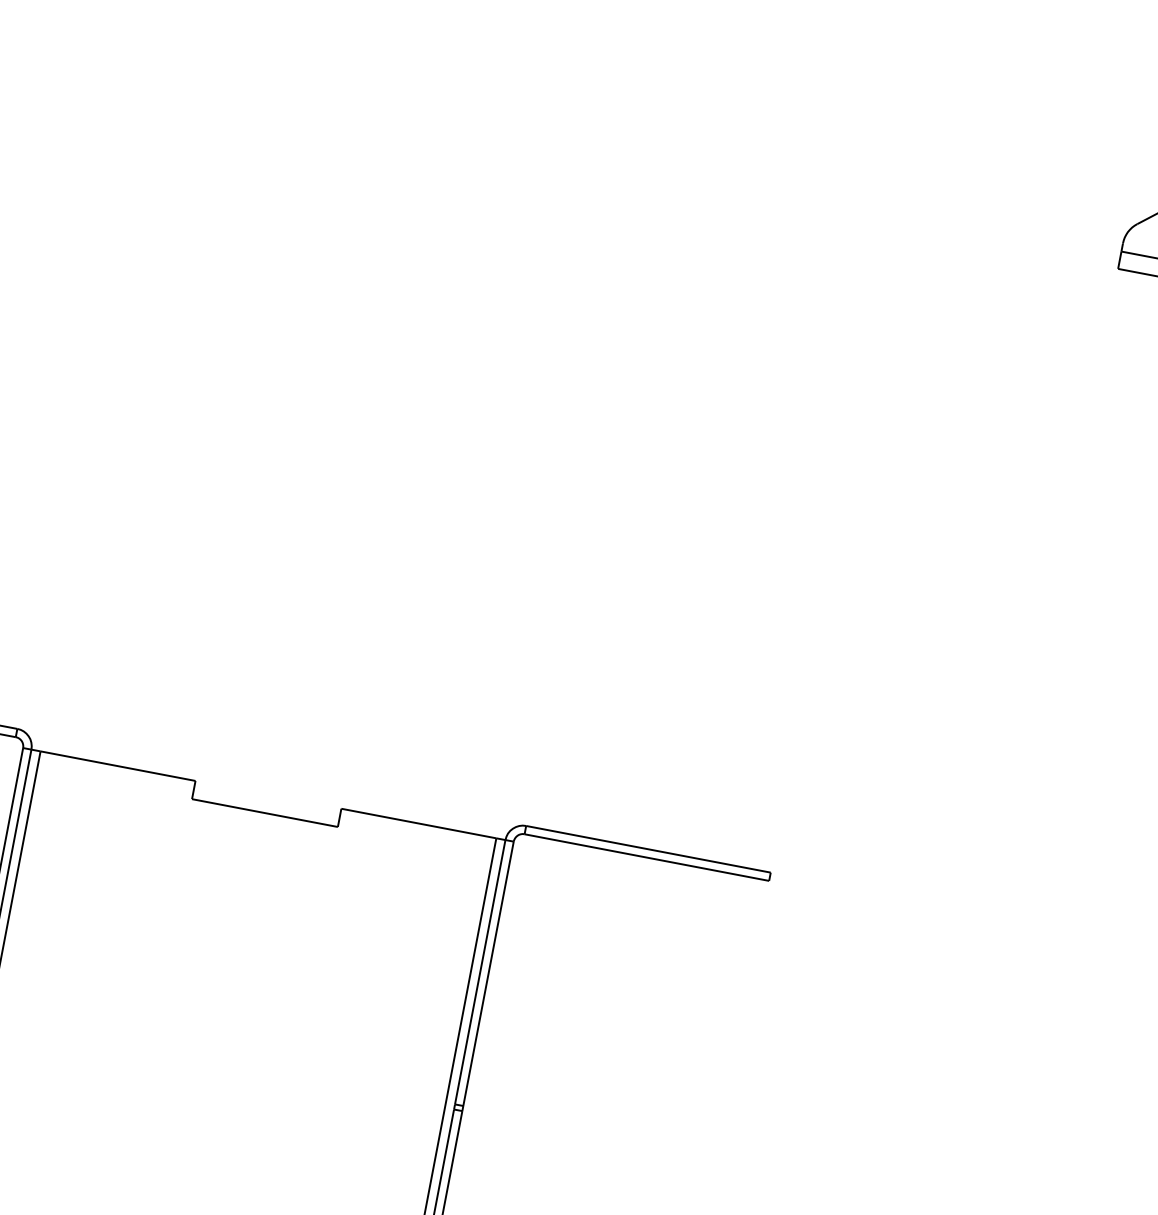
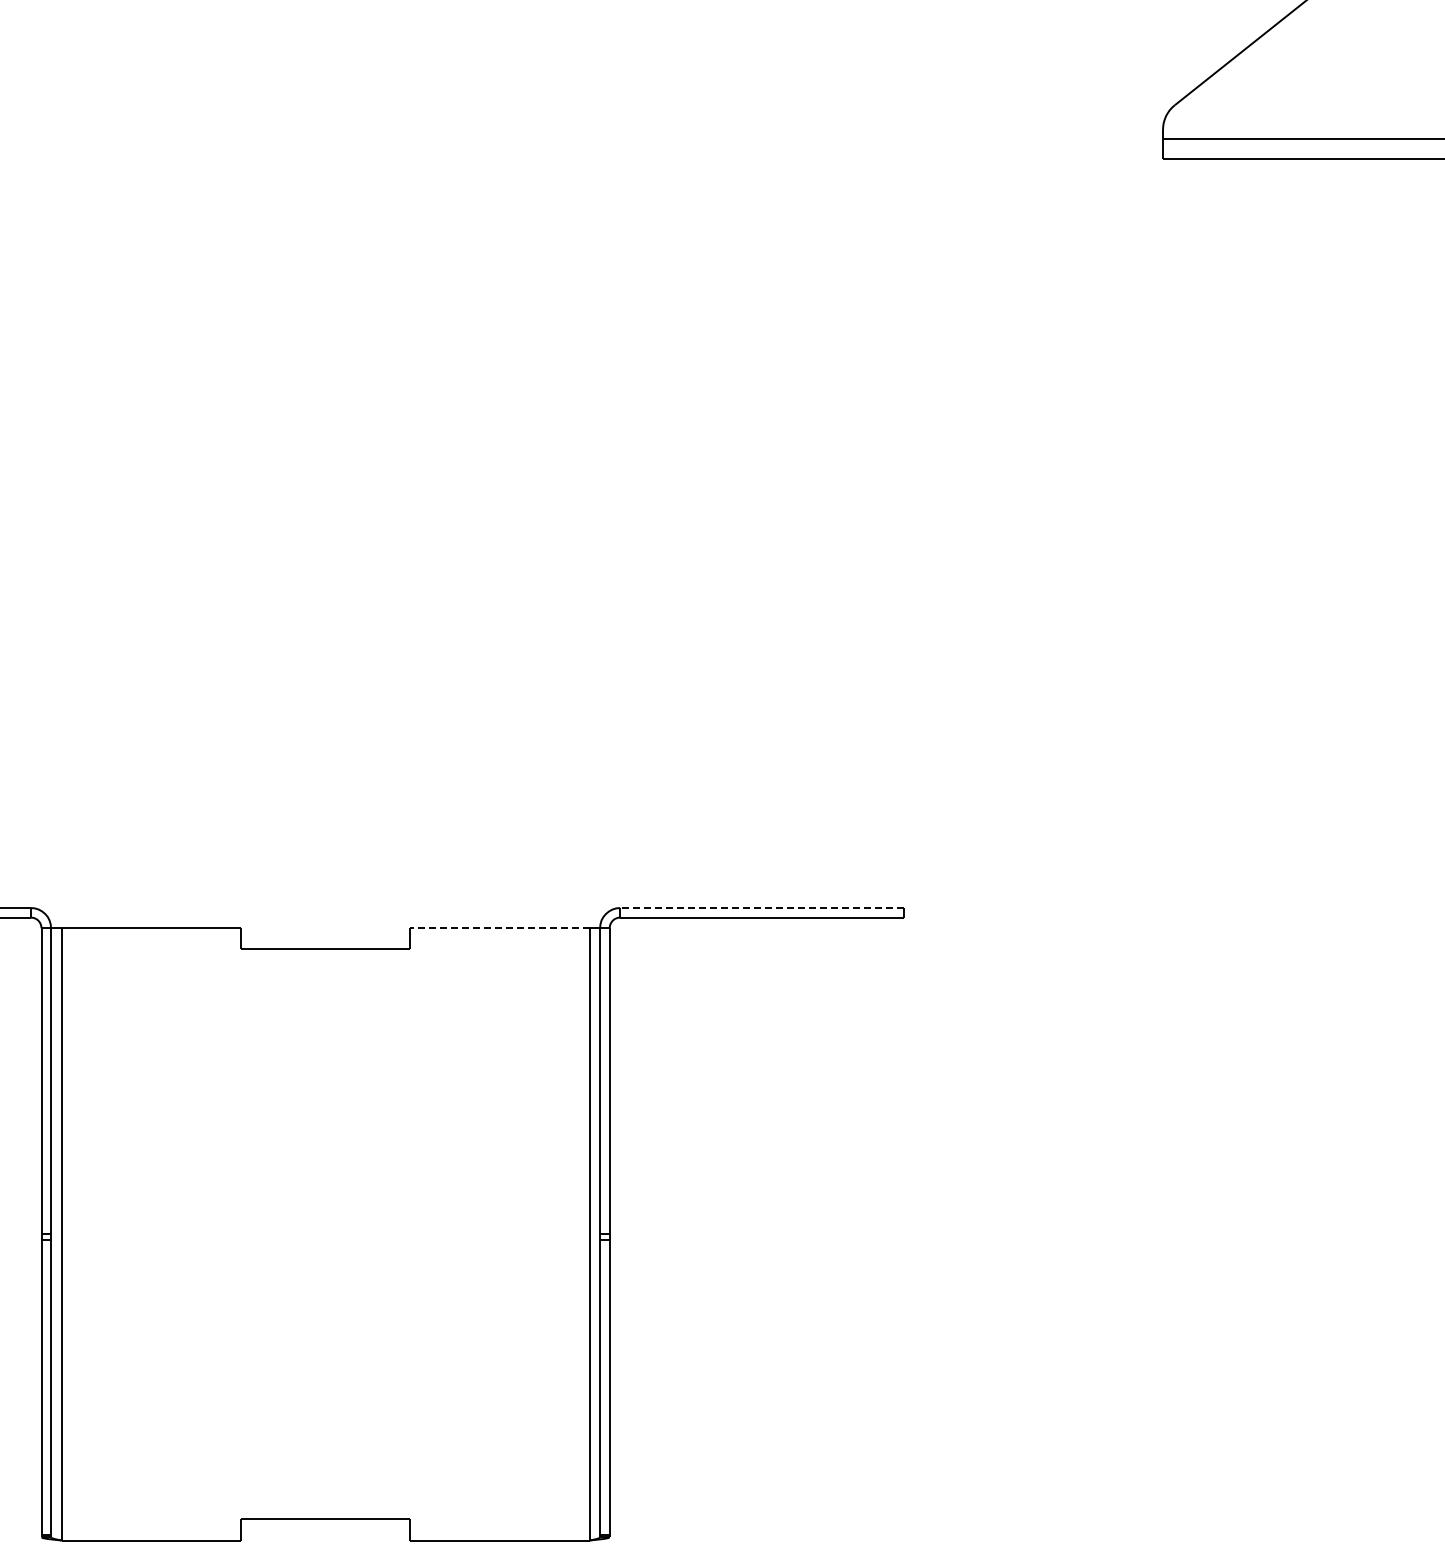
line: (418, 823) -> (499, 928), solid -> dashed
line: (648, 849) -> (761, 908), solid -> dashed

